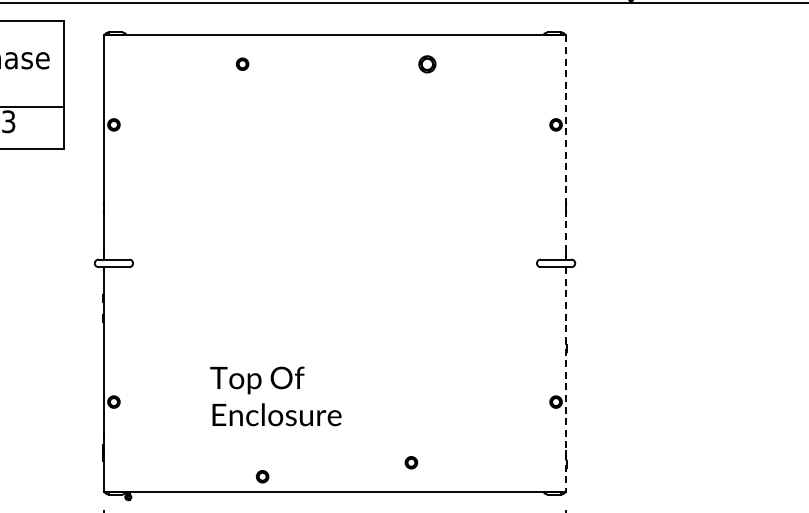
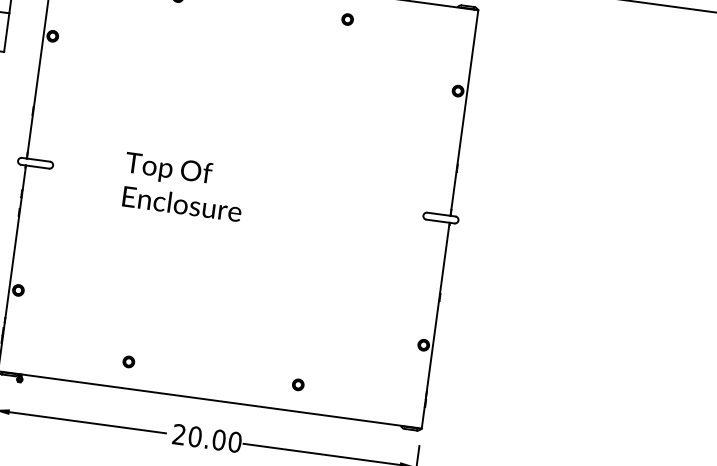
part: (427, 63) -> (347, 18), size x0.71
line: (566, 147) -> (464, 113), dashed -> solid
line: (566, 379) -> (436, 325), dashed -> solid
text: (275, 396) -> (183, 187), moved
part: (411, 462) -> (298, 384), moved
part: (262, 476) -> (128, 361), moved

